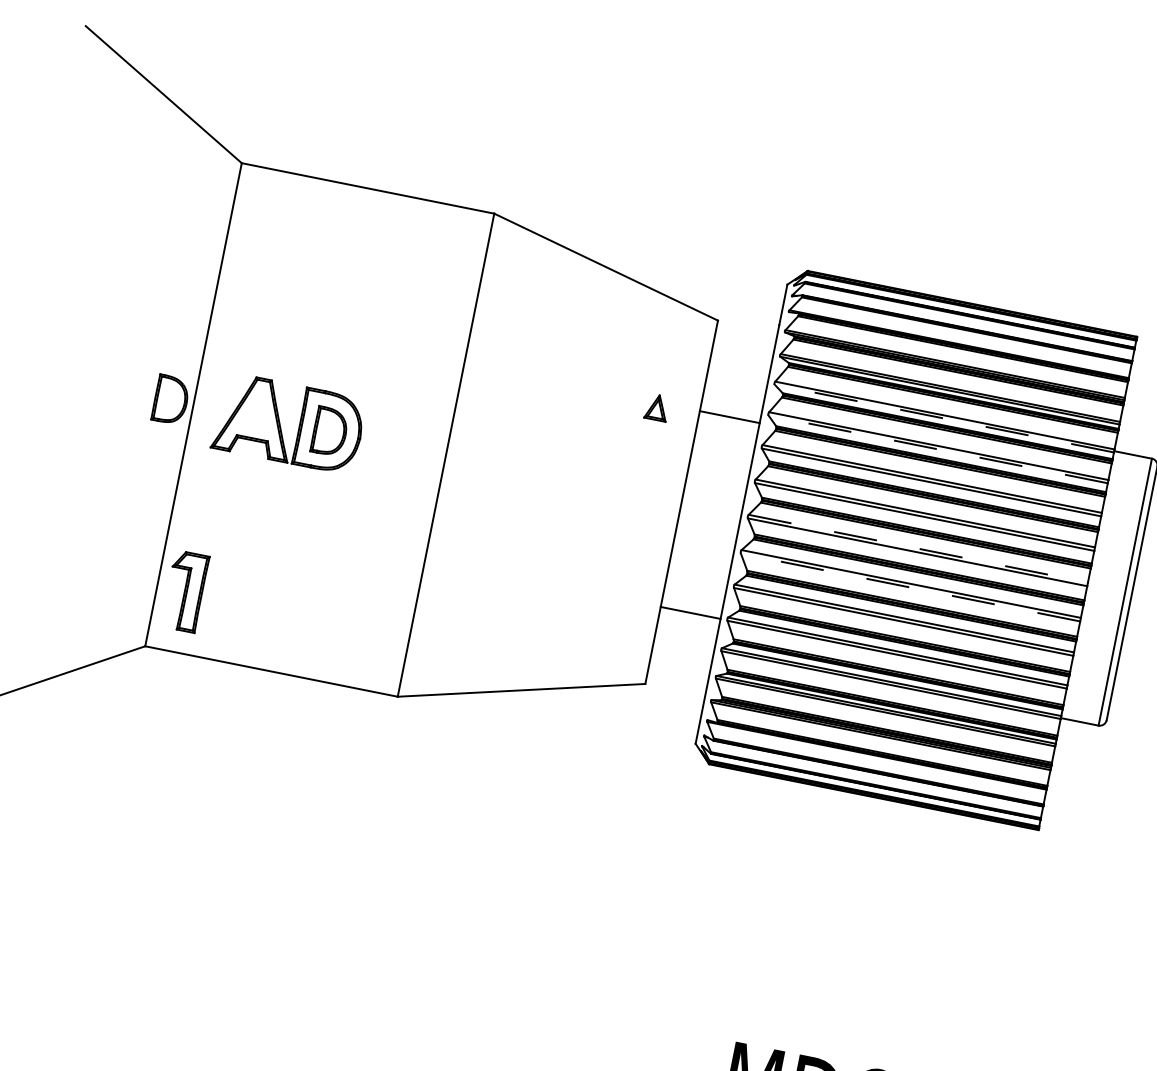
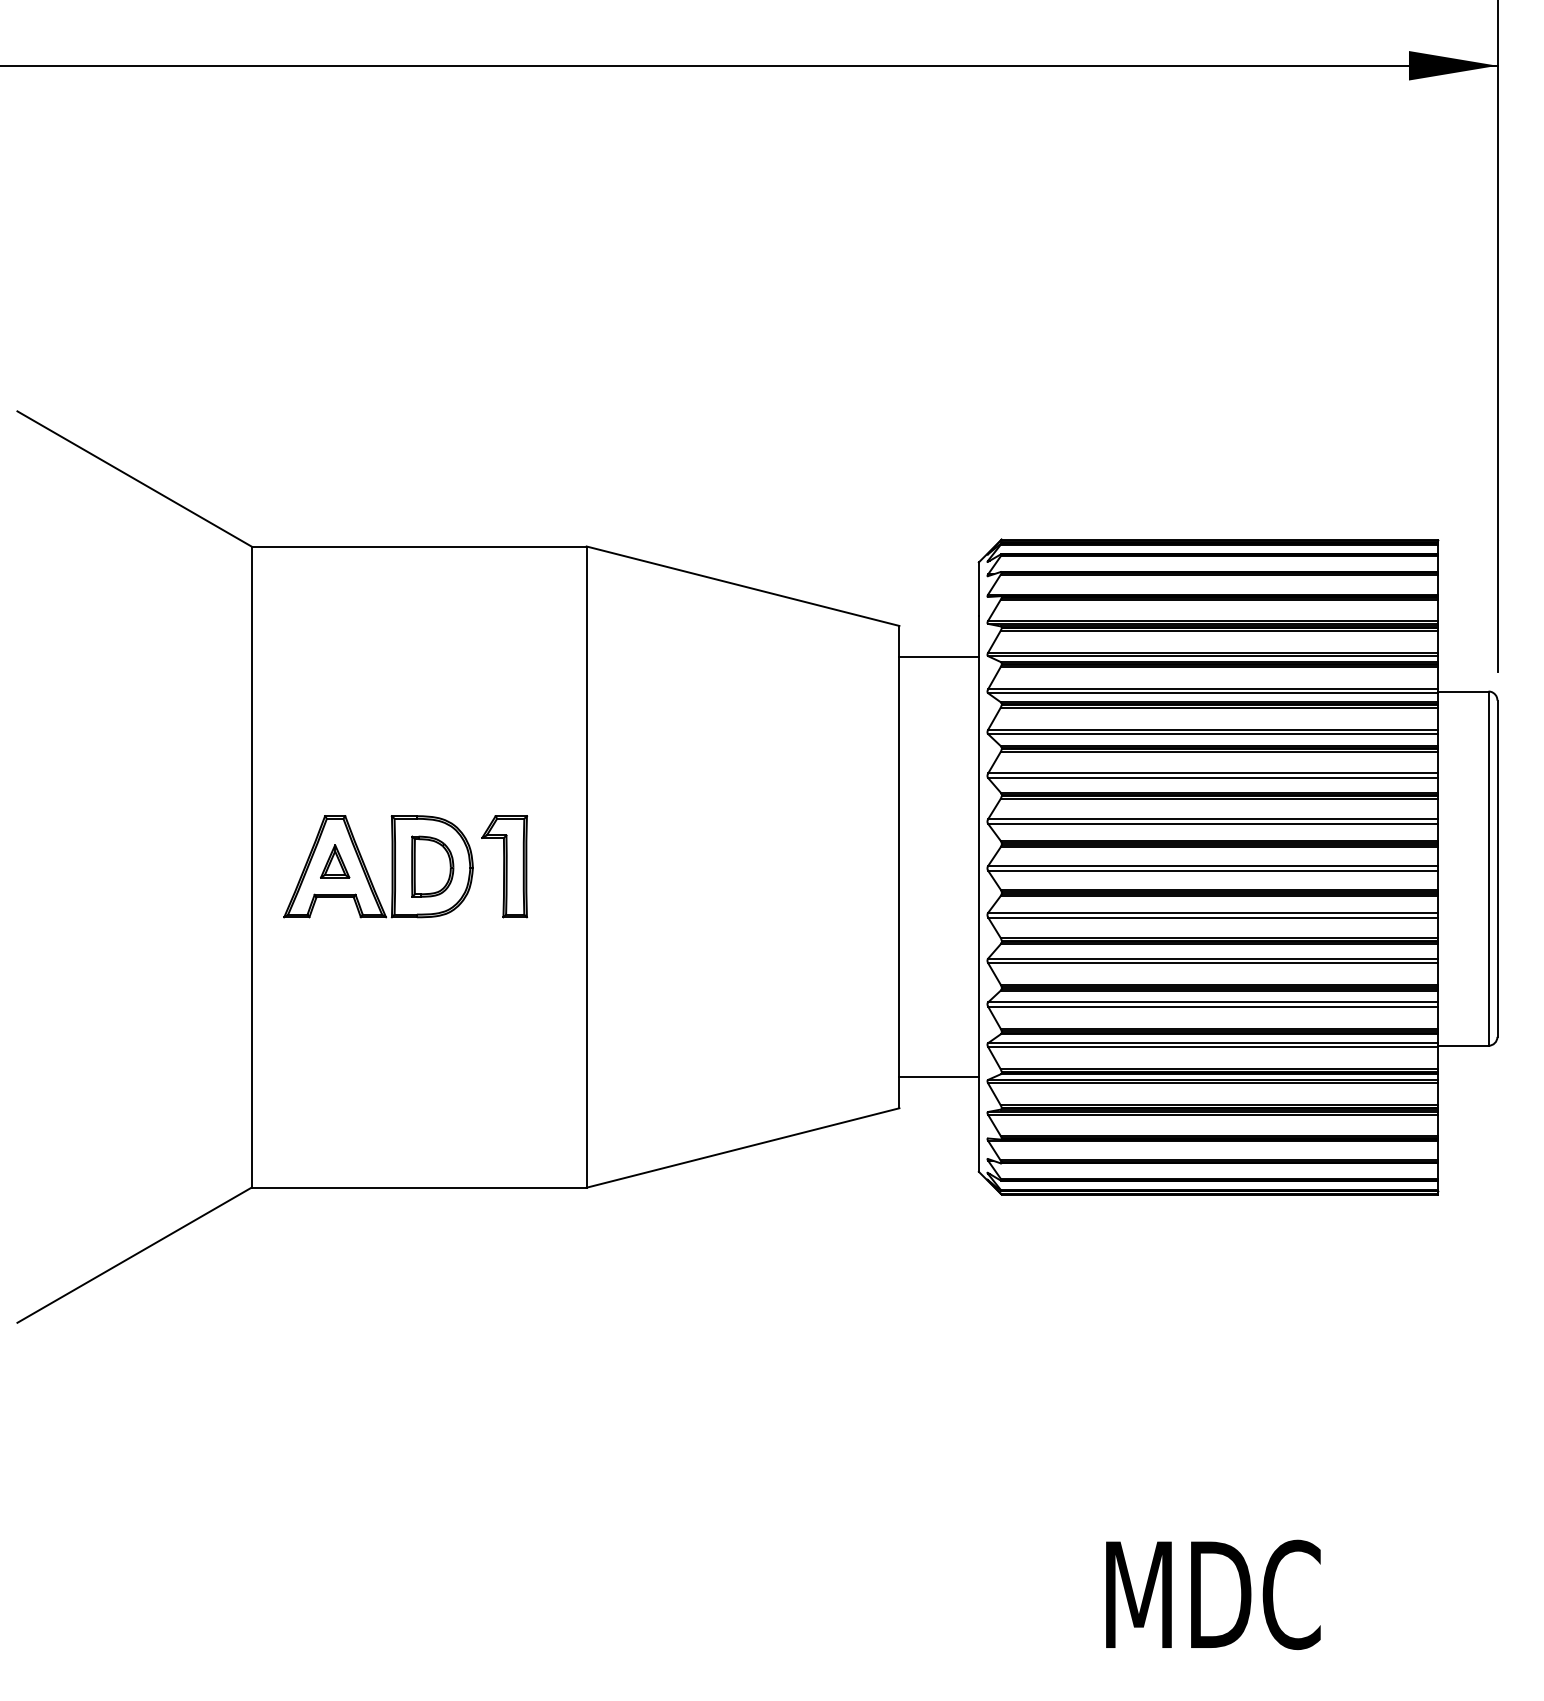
part: (171, 399) -> (221, 866), removed
part: (657, 407) -> (335, 861), moved
line: (729, 417) -> (938, 657), moved
line: (943, 418) -> (1212, 693), dashed -> solid
line: (937, 449) -> (1212, 734), dashed -> solid
line: (918, 549) -> (1213, 866), dashed -> solid
line: (909, 587) -> (1212, 917), dashed -> solid
part: (185, 591) -> (504, 866), moved
line: (690, 613) -> (938, 1077), moved

